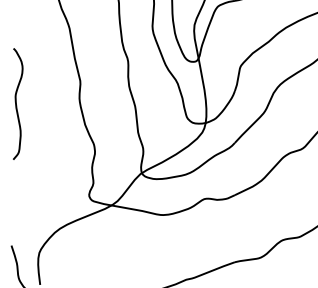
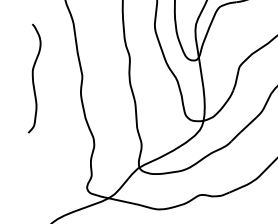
curve: (16, 103) -> (33, 78), moved

